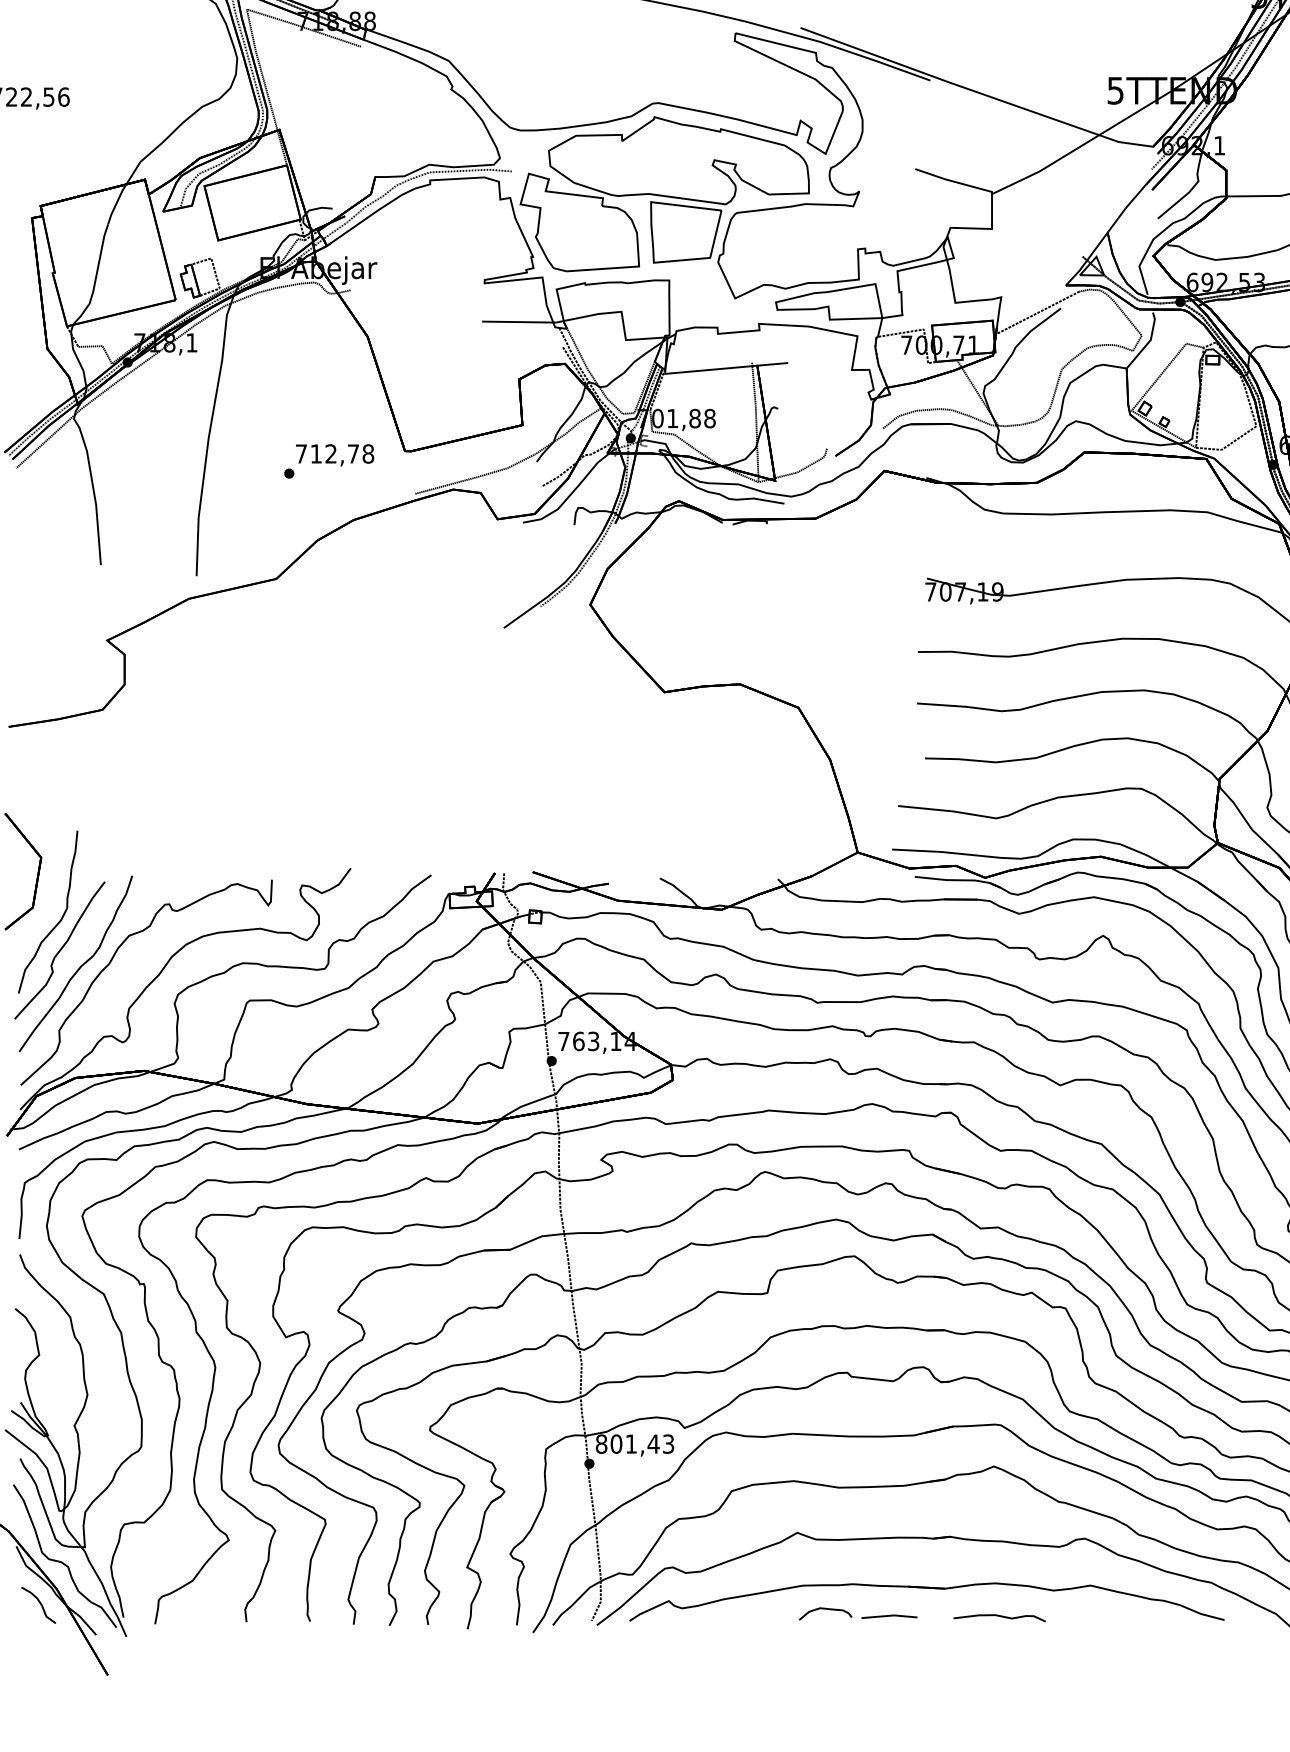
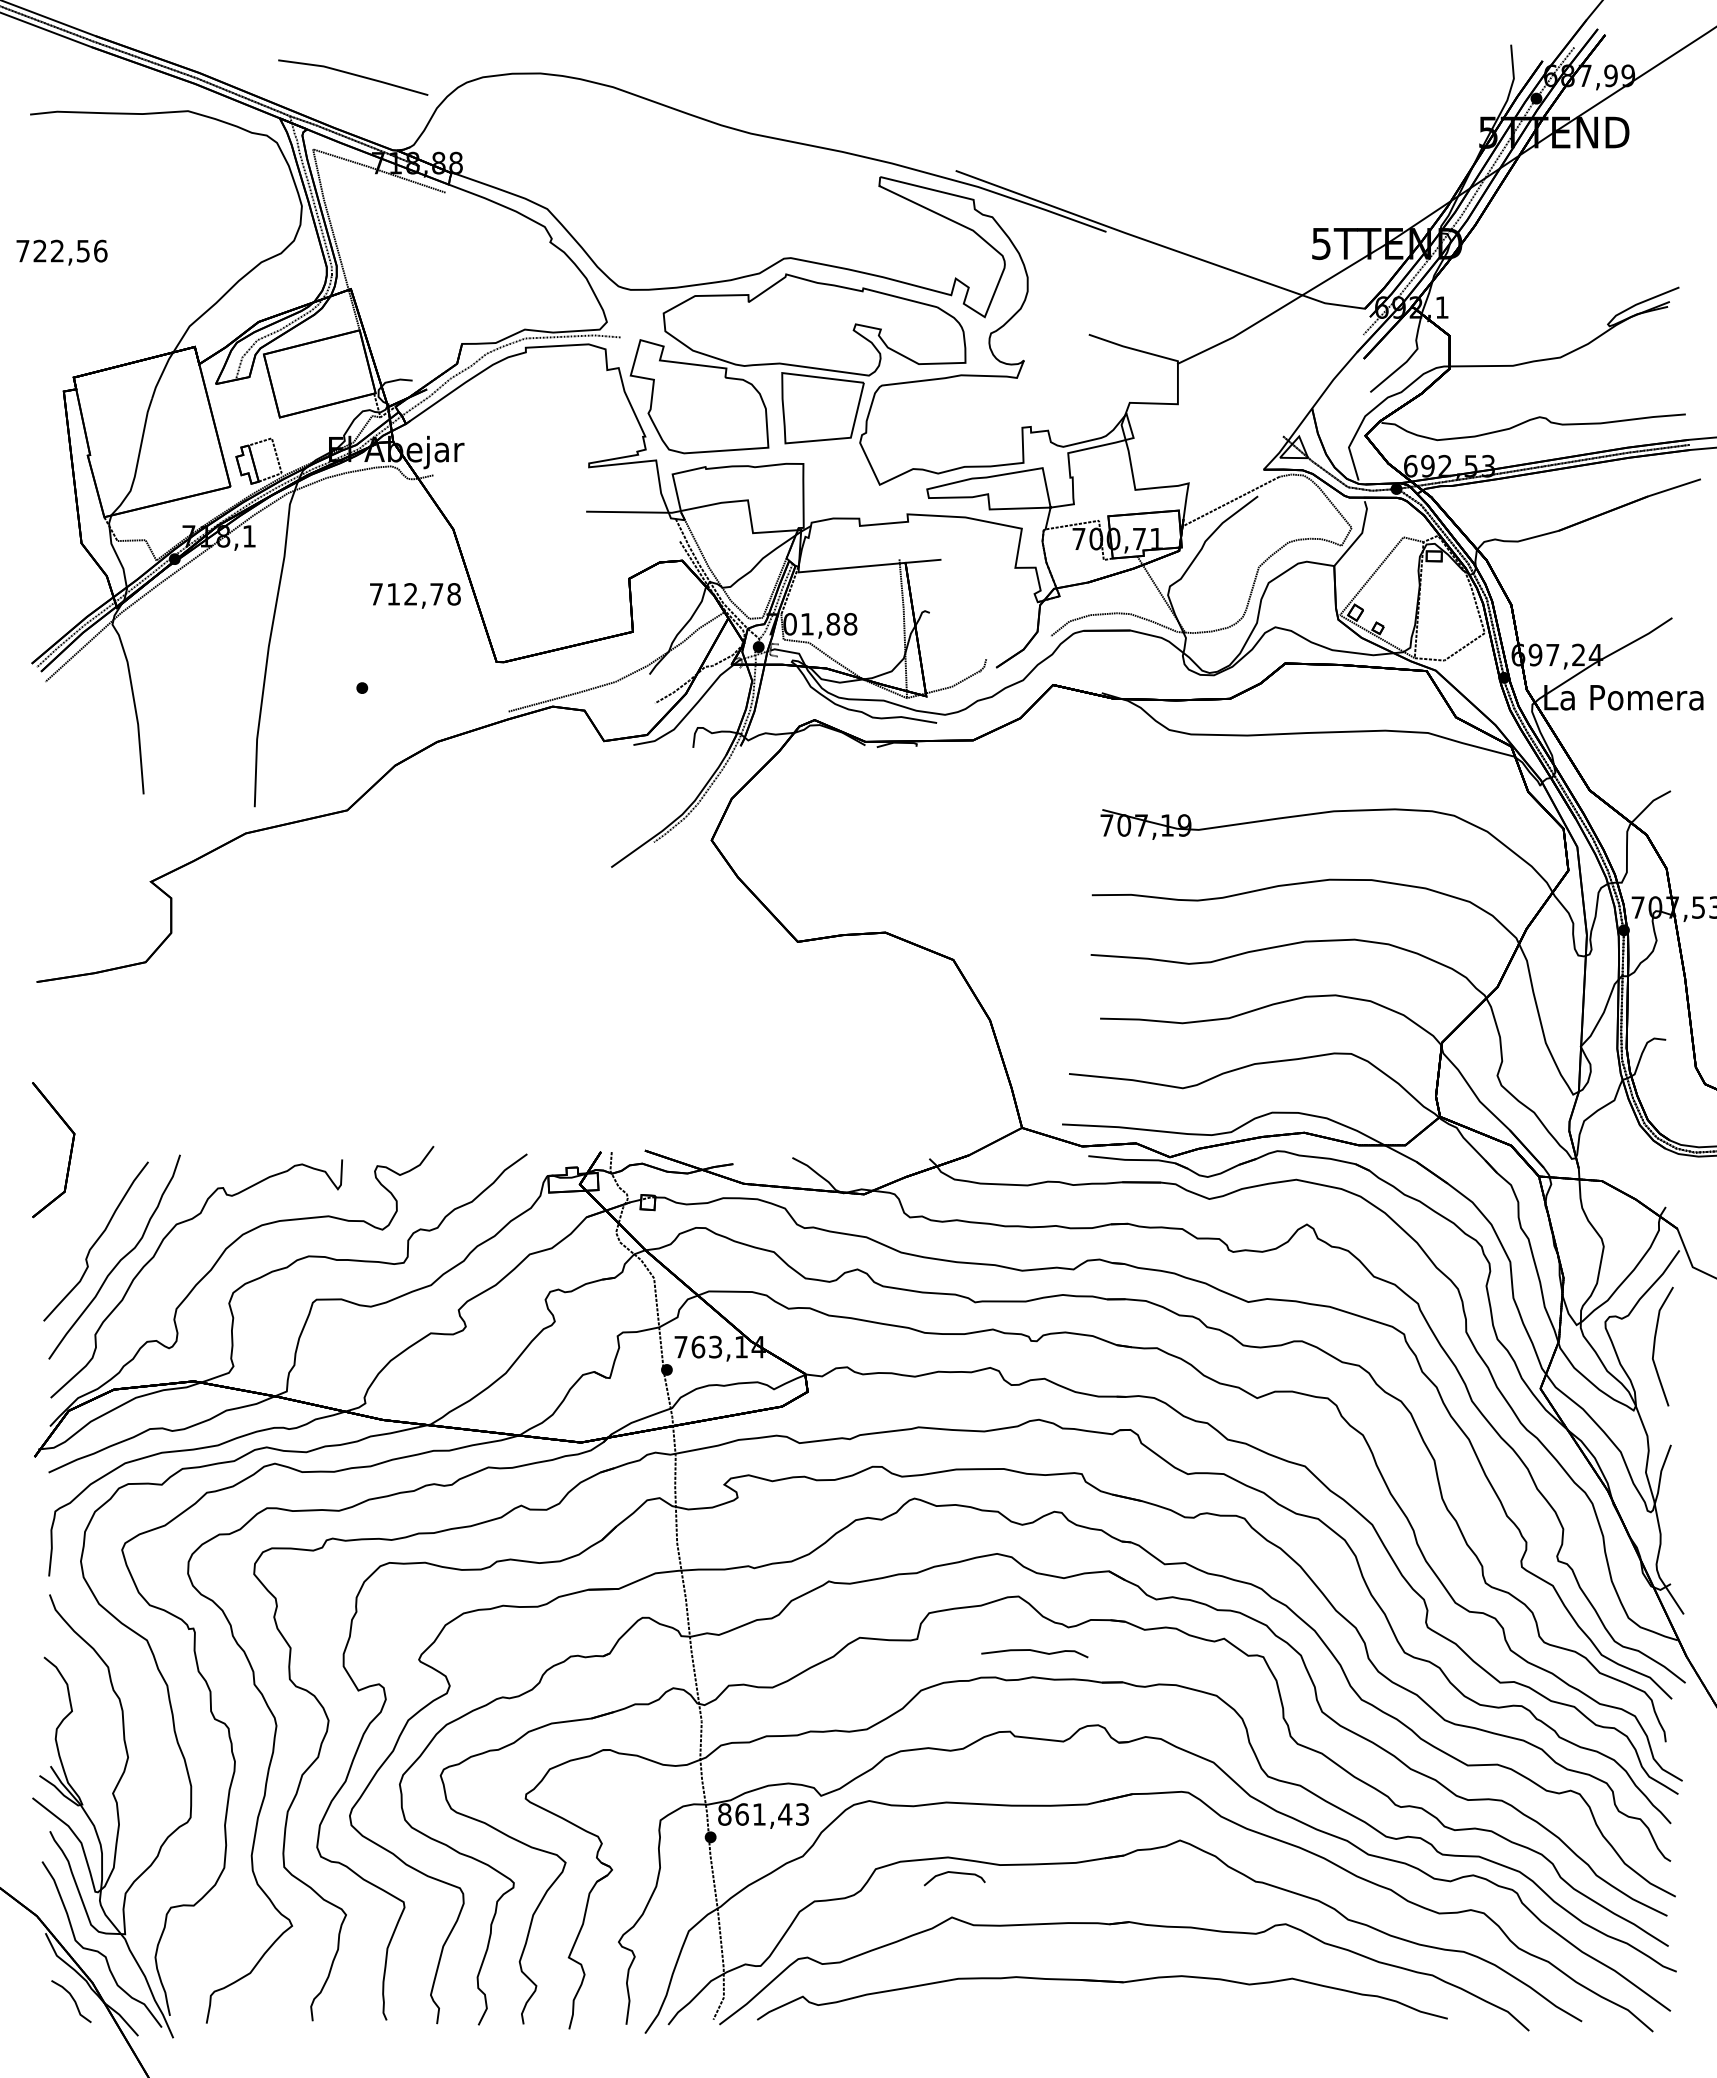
text: (335, 454) -> (415, 595), moved
curve: (58, 921) -> (94, 1208), removed
text: (615, 1444) -> (741, 1814), 801,43 -> 861,43
curve: (825, 1609) -> (954, 1873), moved
line: (889, 1616) -> (1058, 2014), removed
curve: (1000, 1617) -> (1035, 1652), moved

